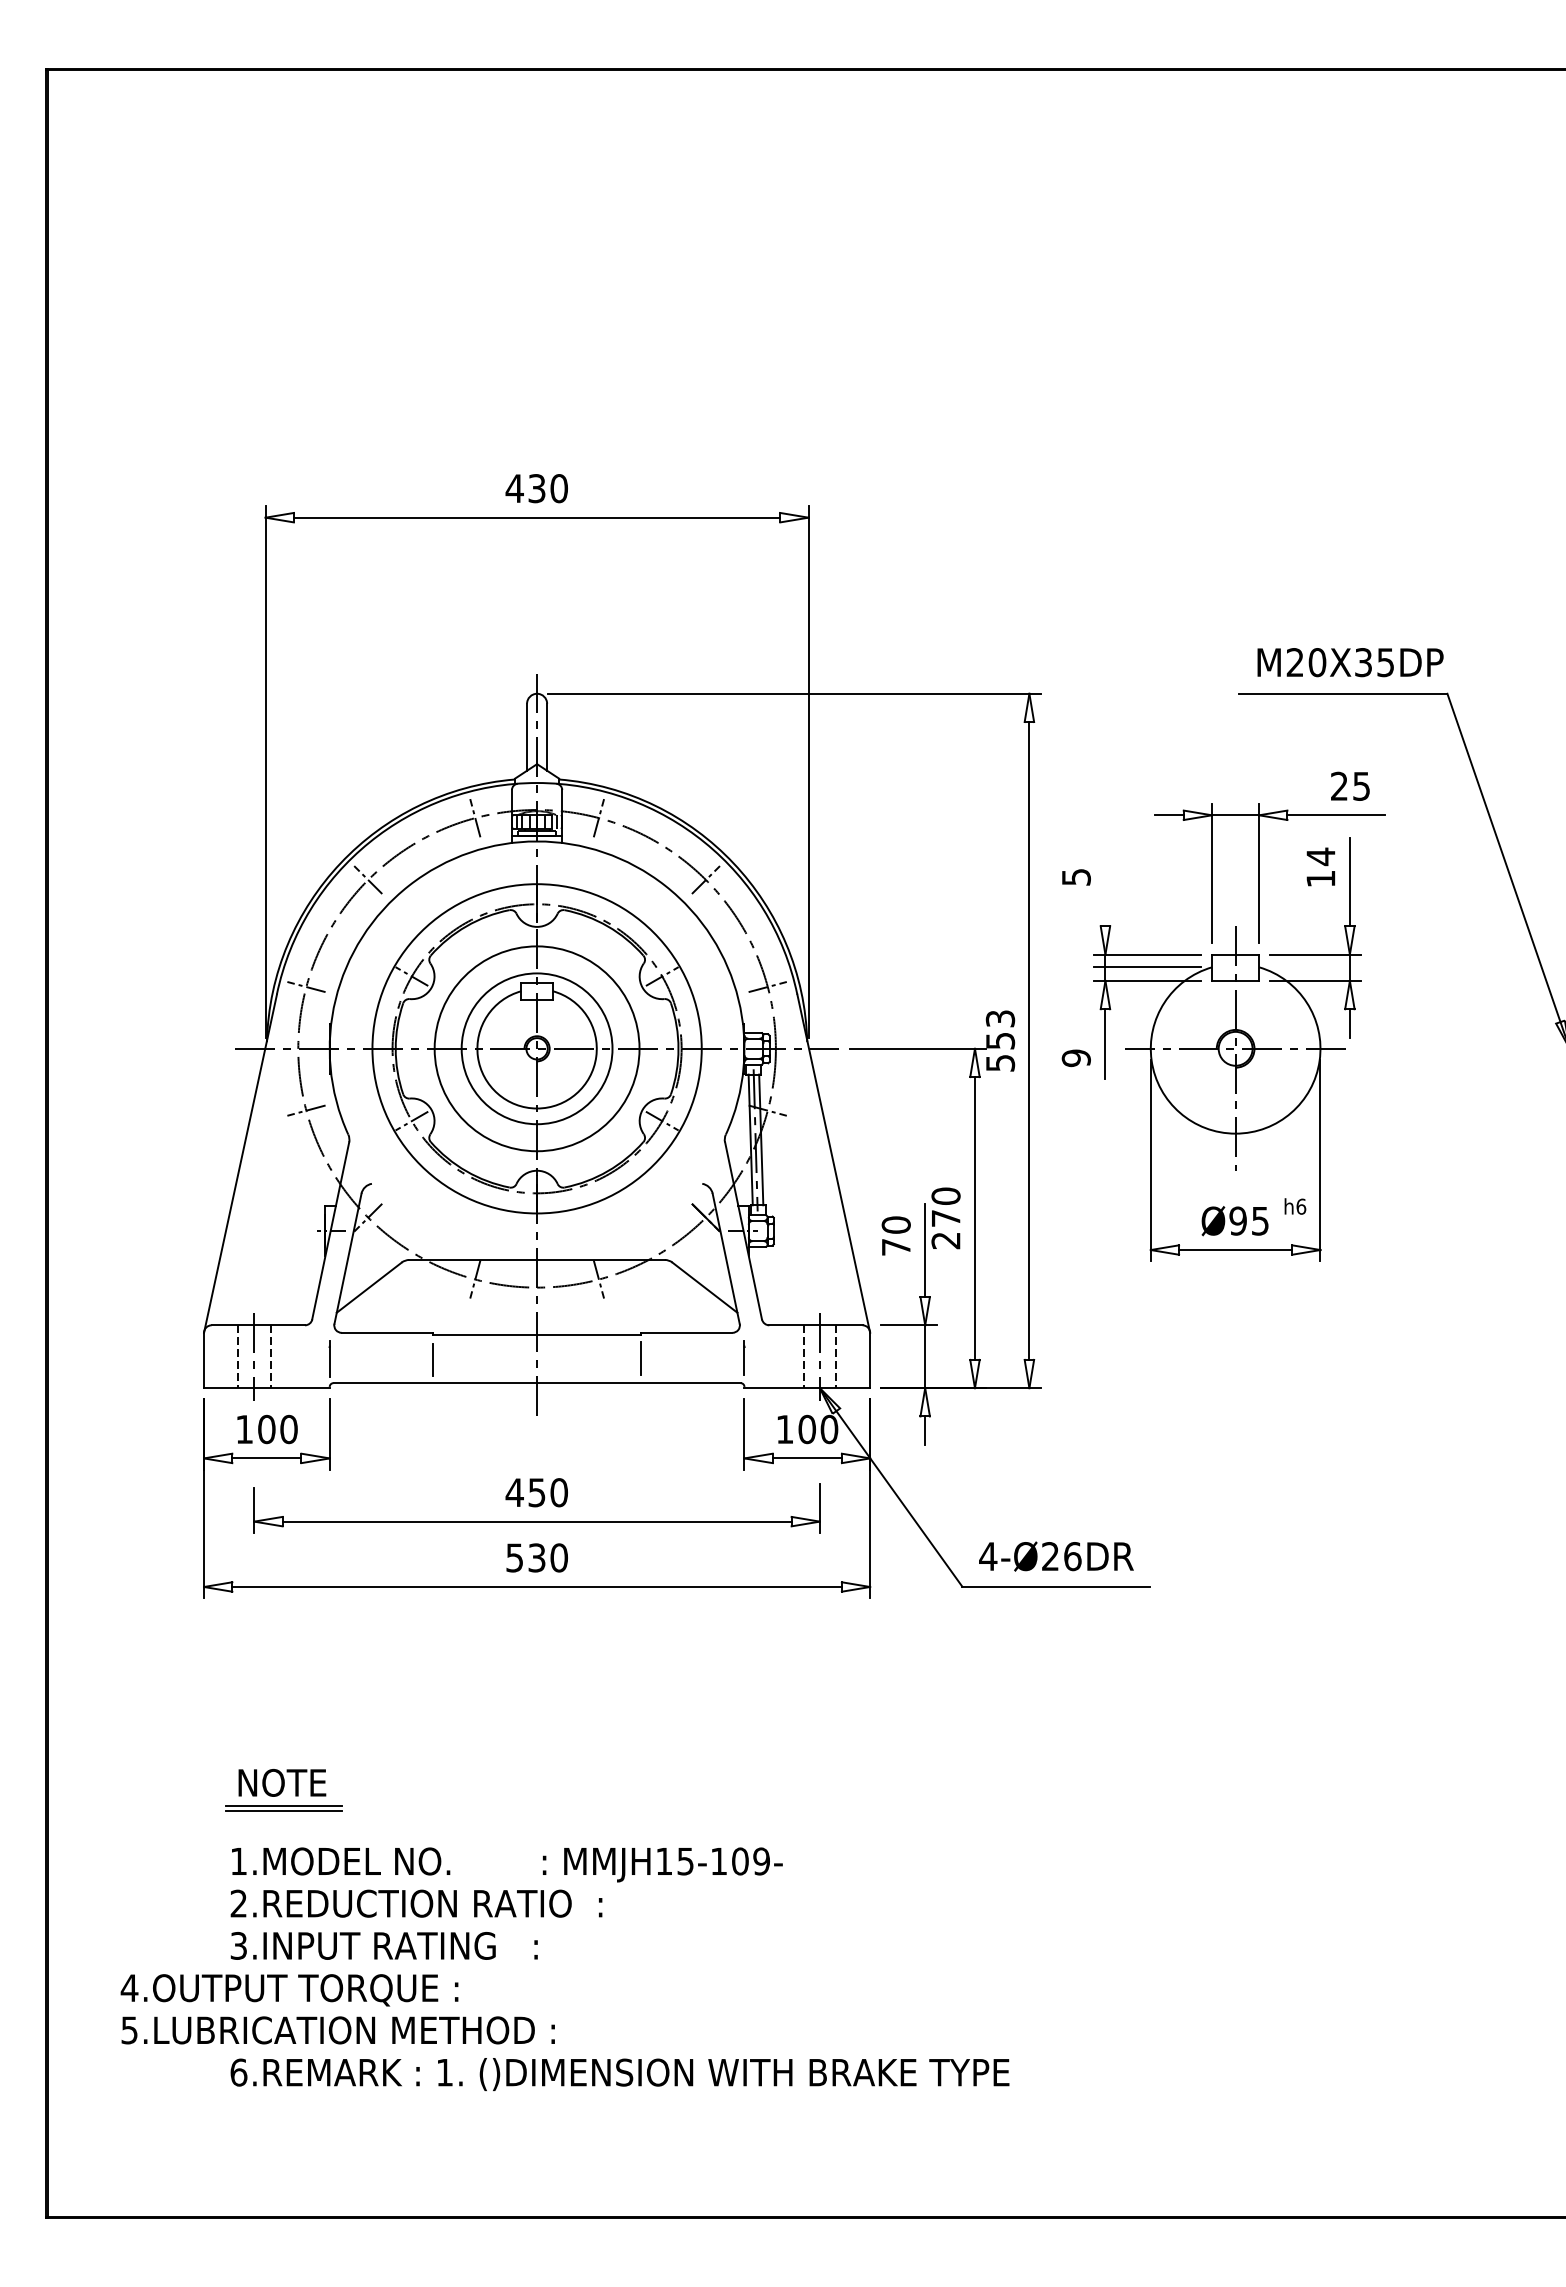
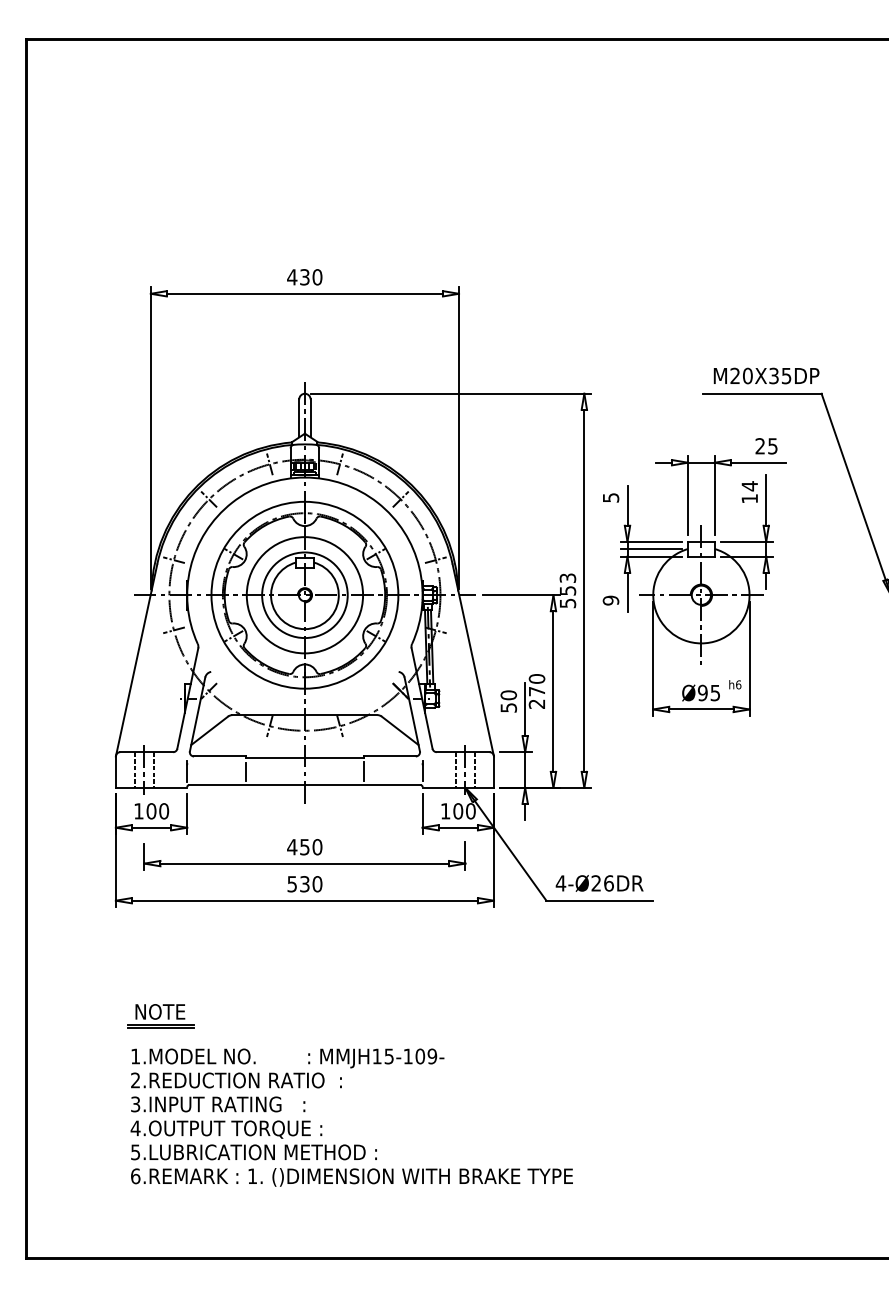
line: (1105, 890) -> (627, 505), added
text: (895, 1246) -> (508, 707), 70 -> 50
text: (337, 2009) -> (253, 1140), moved

